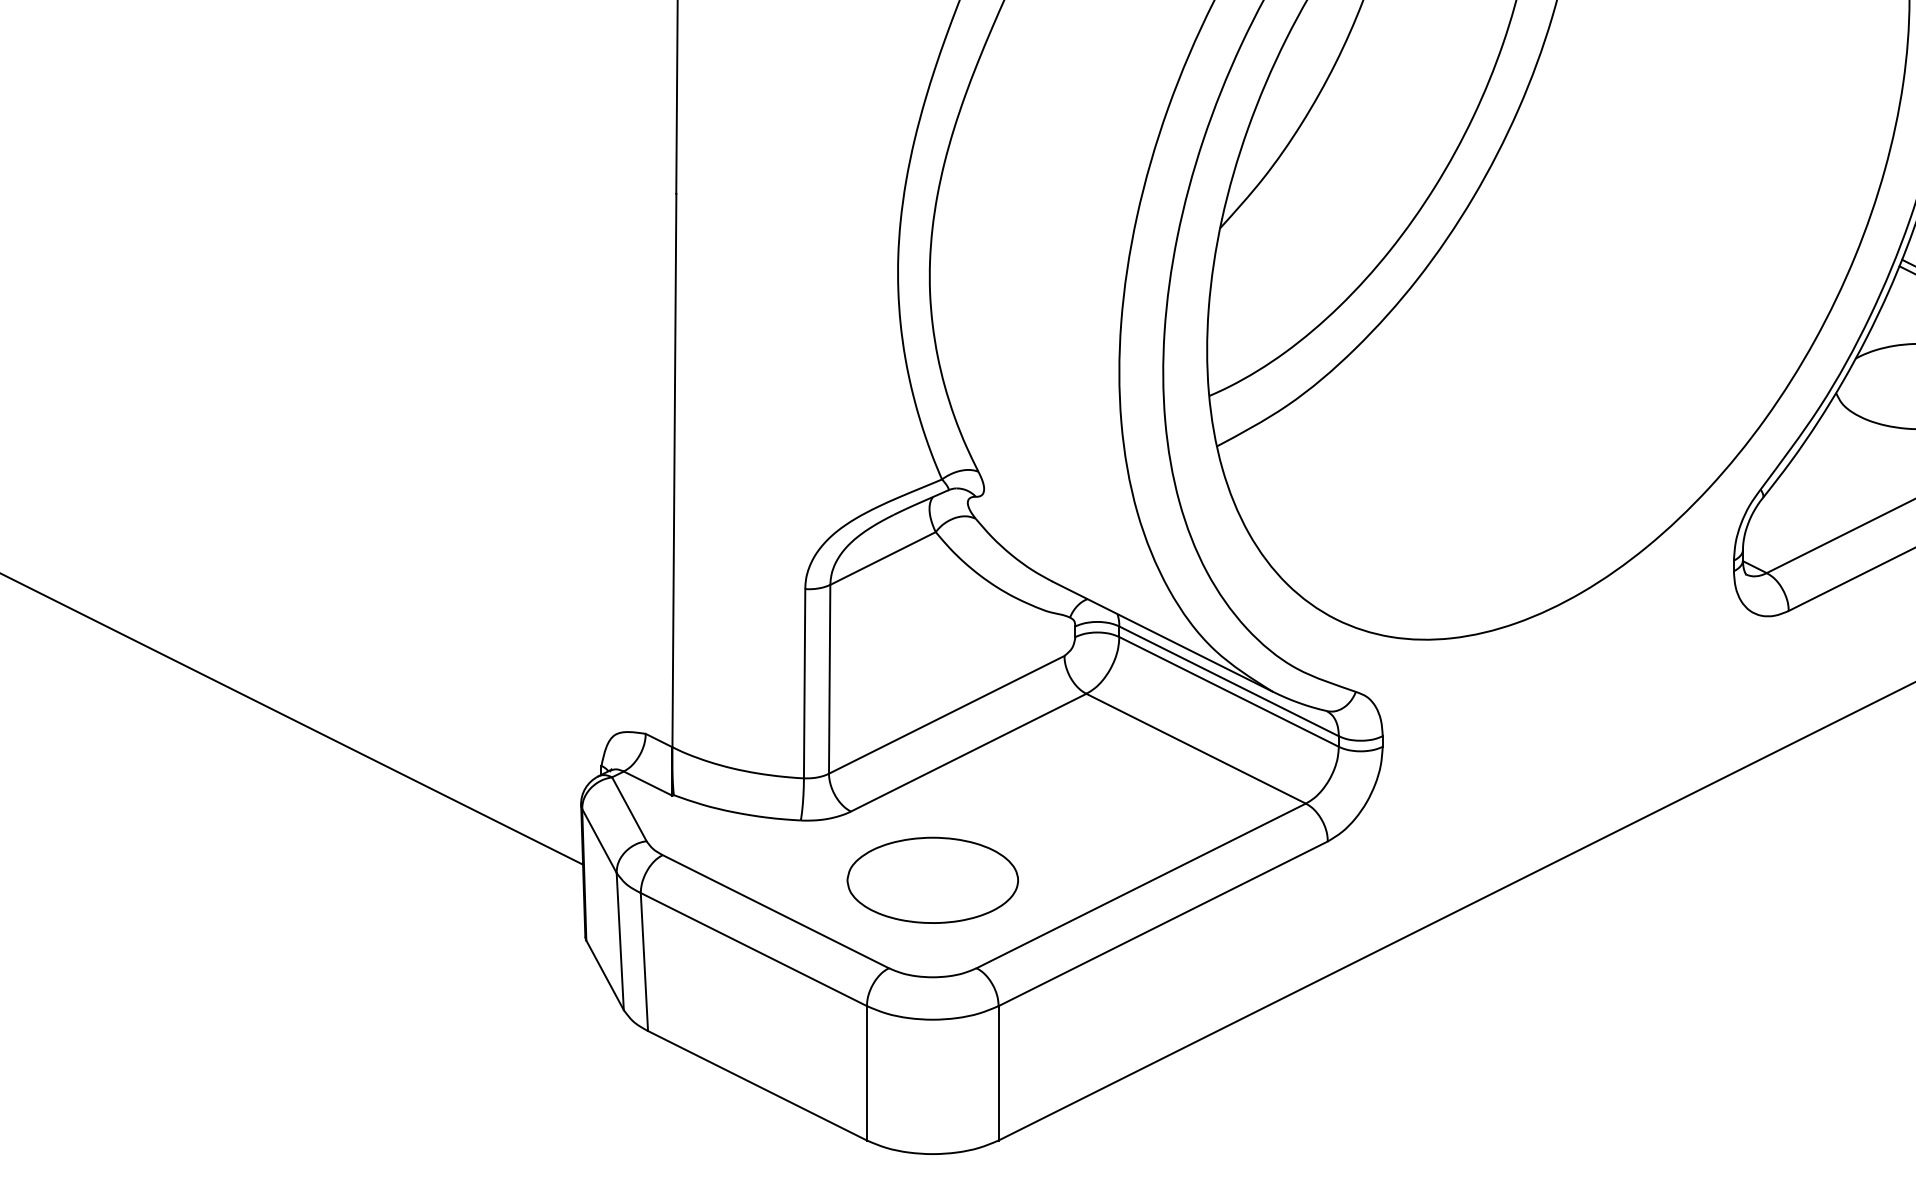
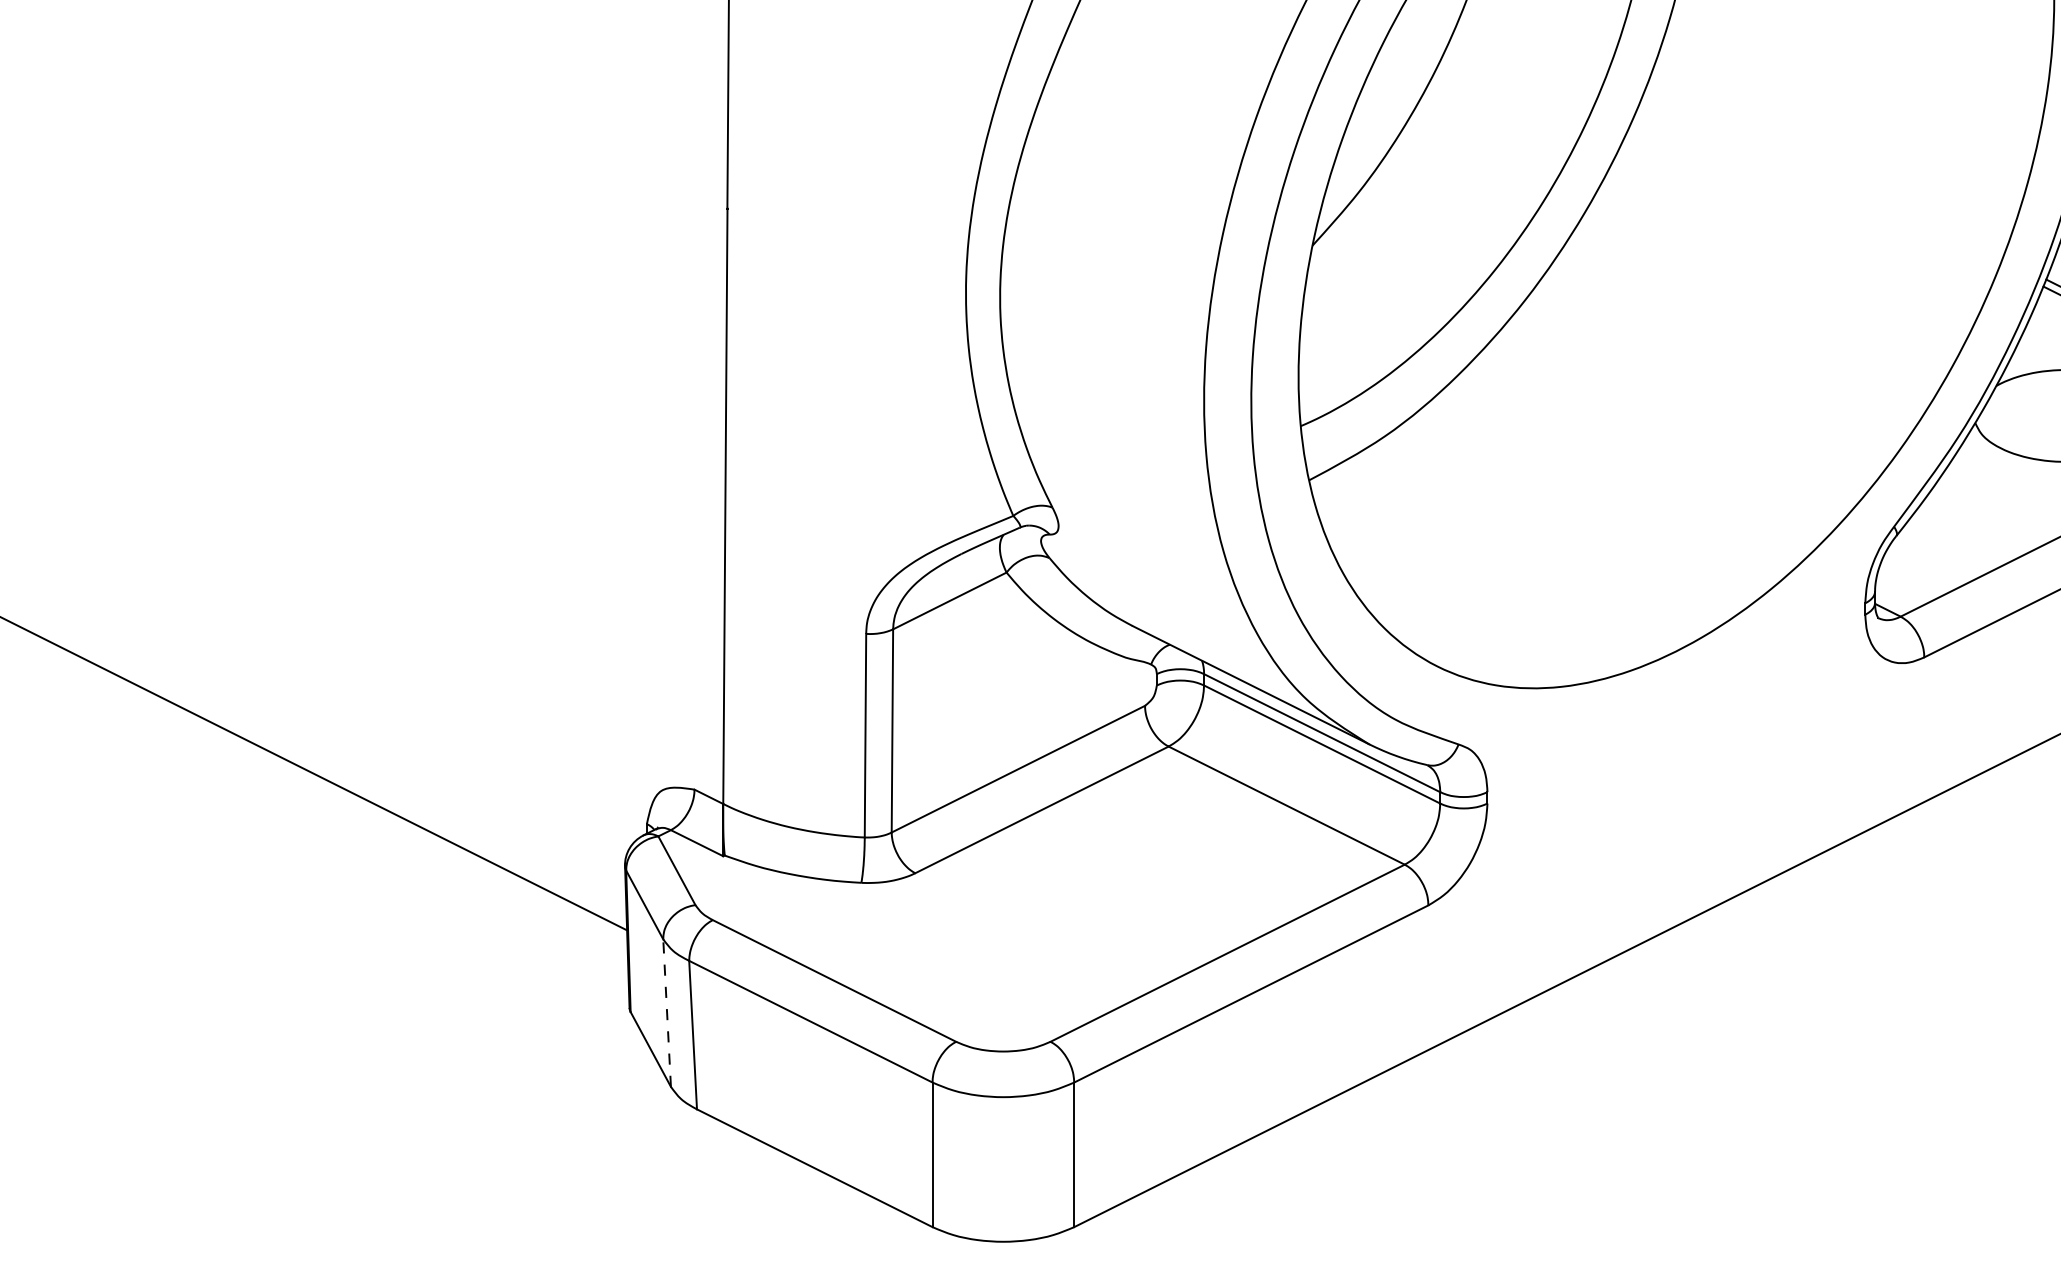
part: (932, 879) -> (1003, 946), removed
line: (620, 941) -> (667, 1013), solid -> dashed

